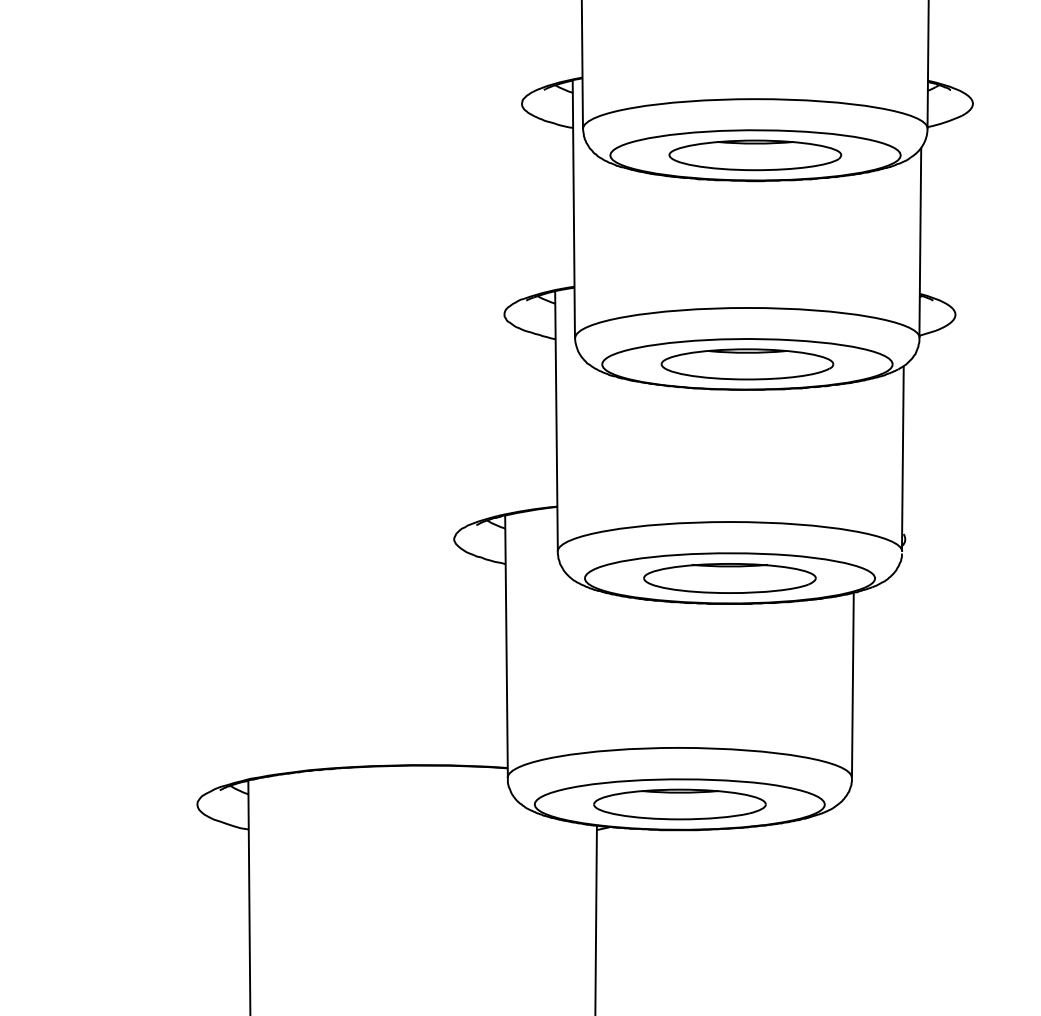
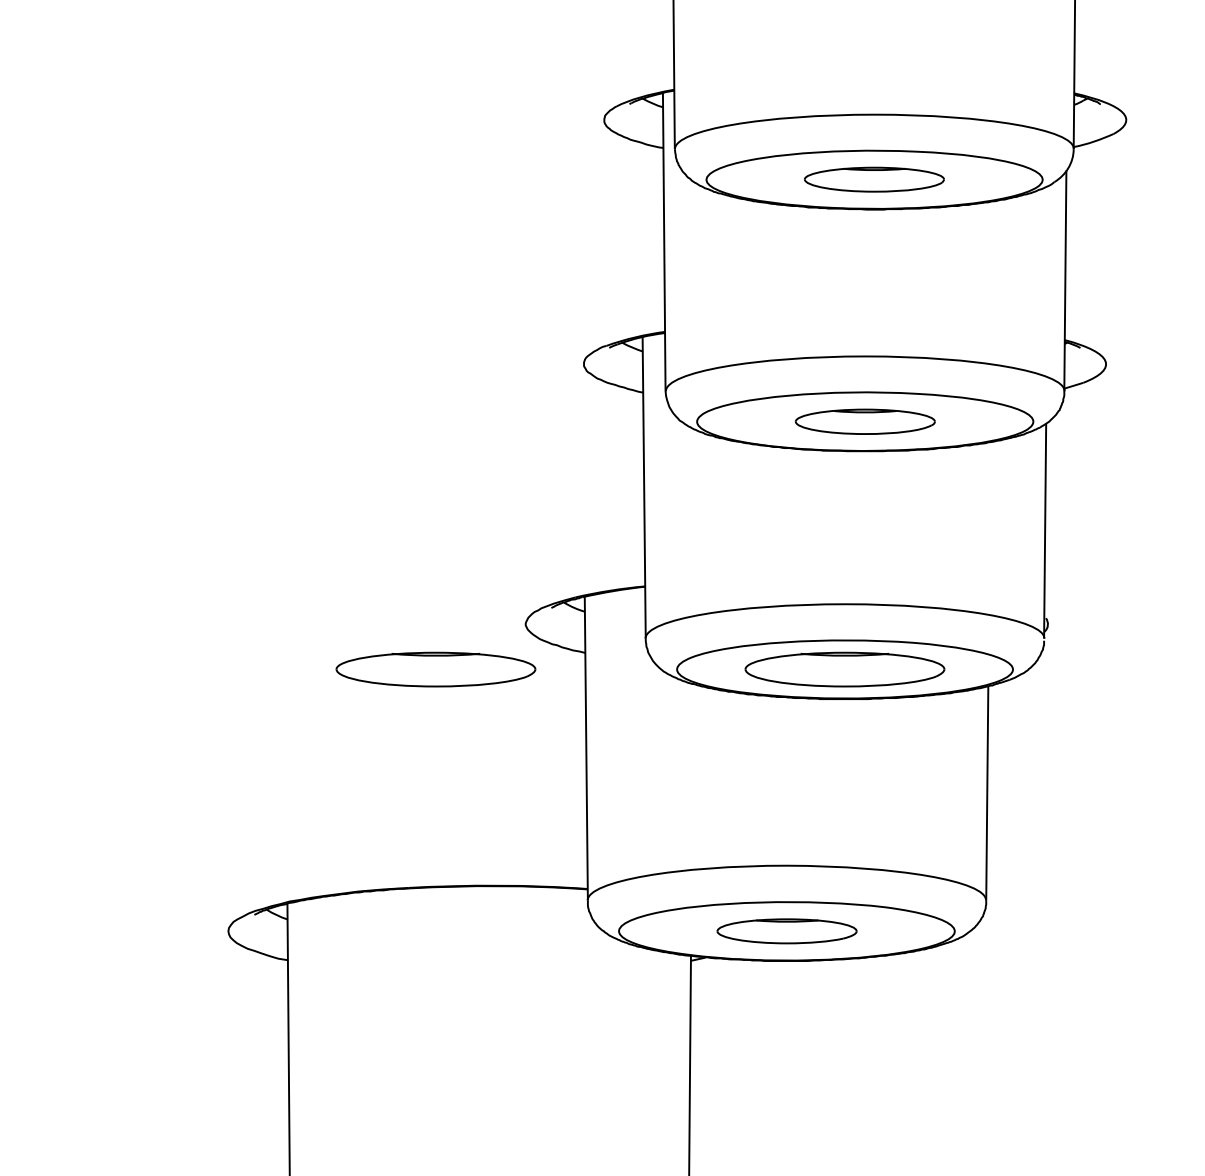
part: (755, 155) -> (874, 179), size x0.7
part: (747, 364) -> (865, 421), size x0.7
part: (376, 578) -> (435, 669), added
part: (679, 804) -> (786, 931), size x0.7

